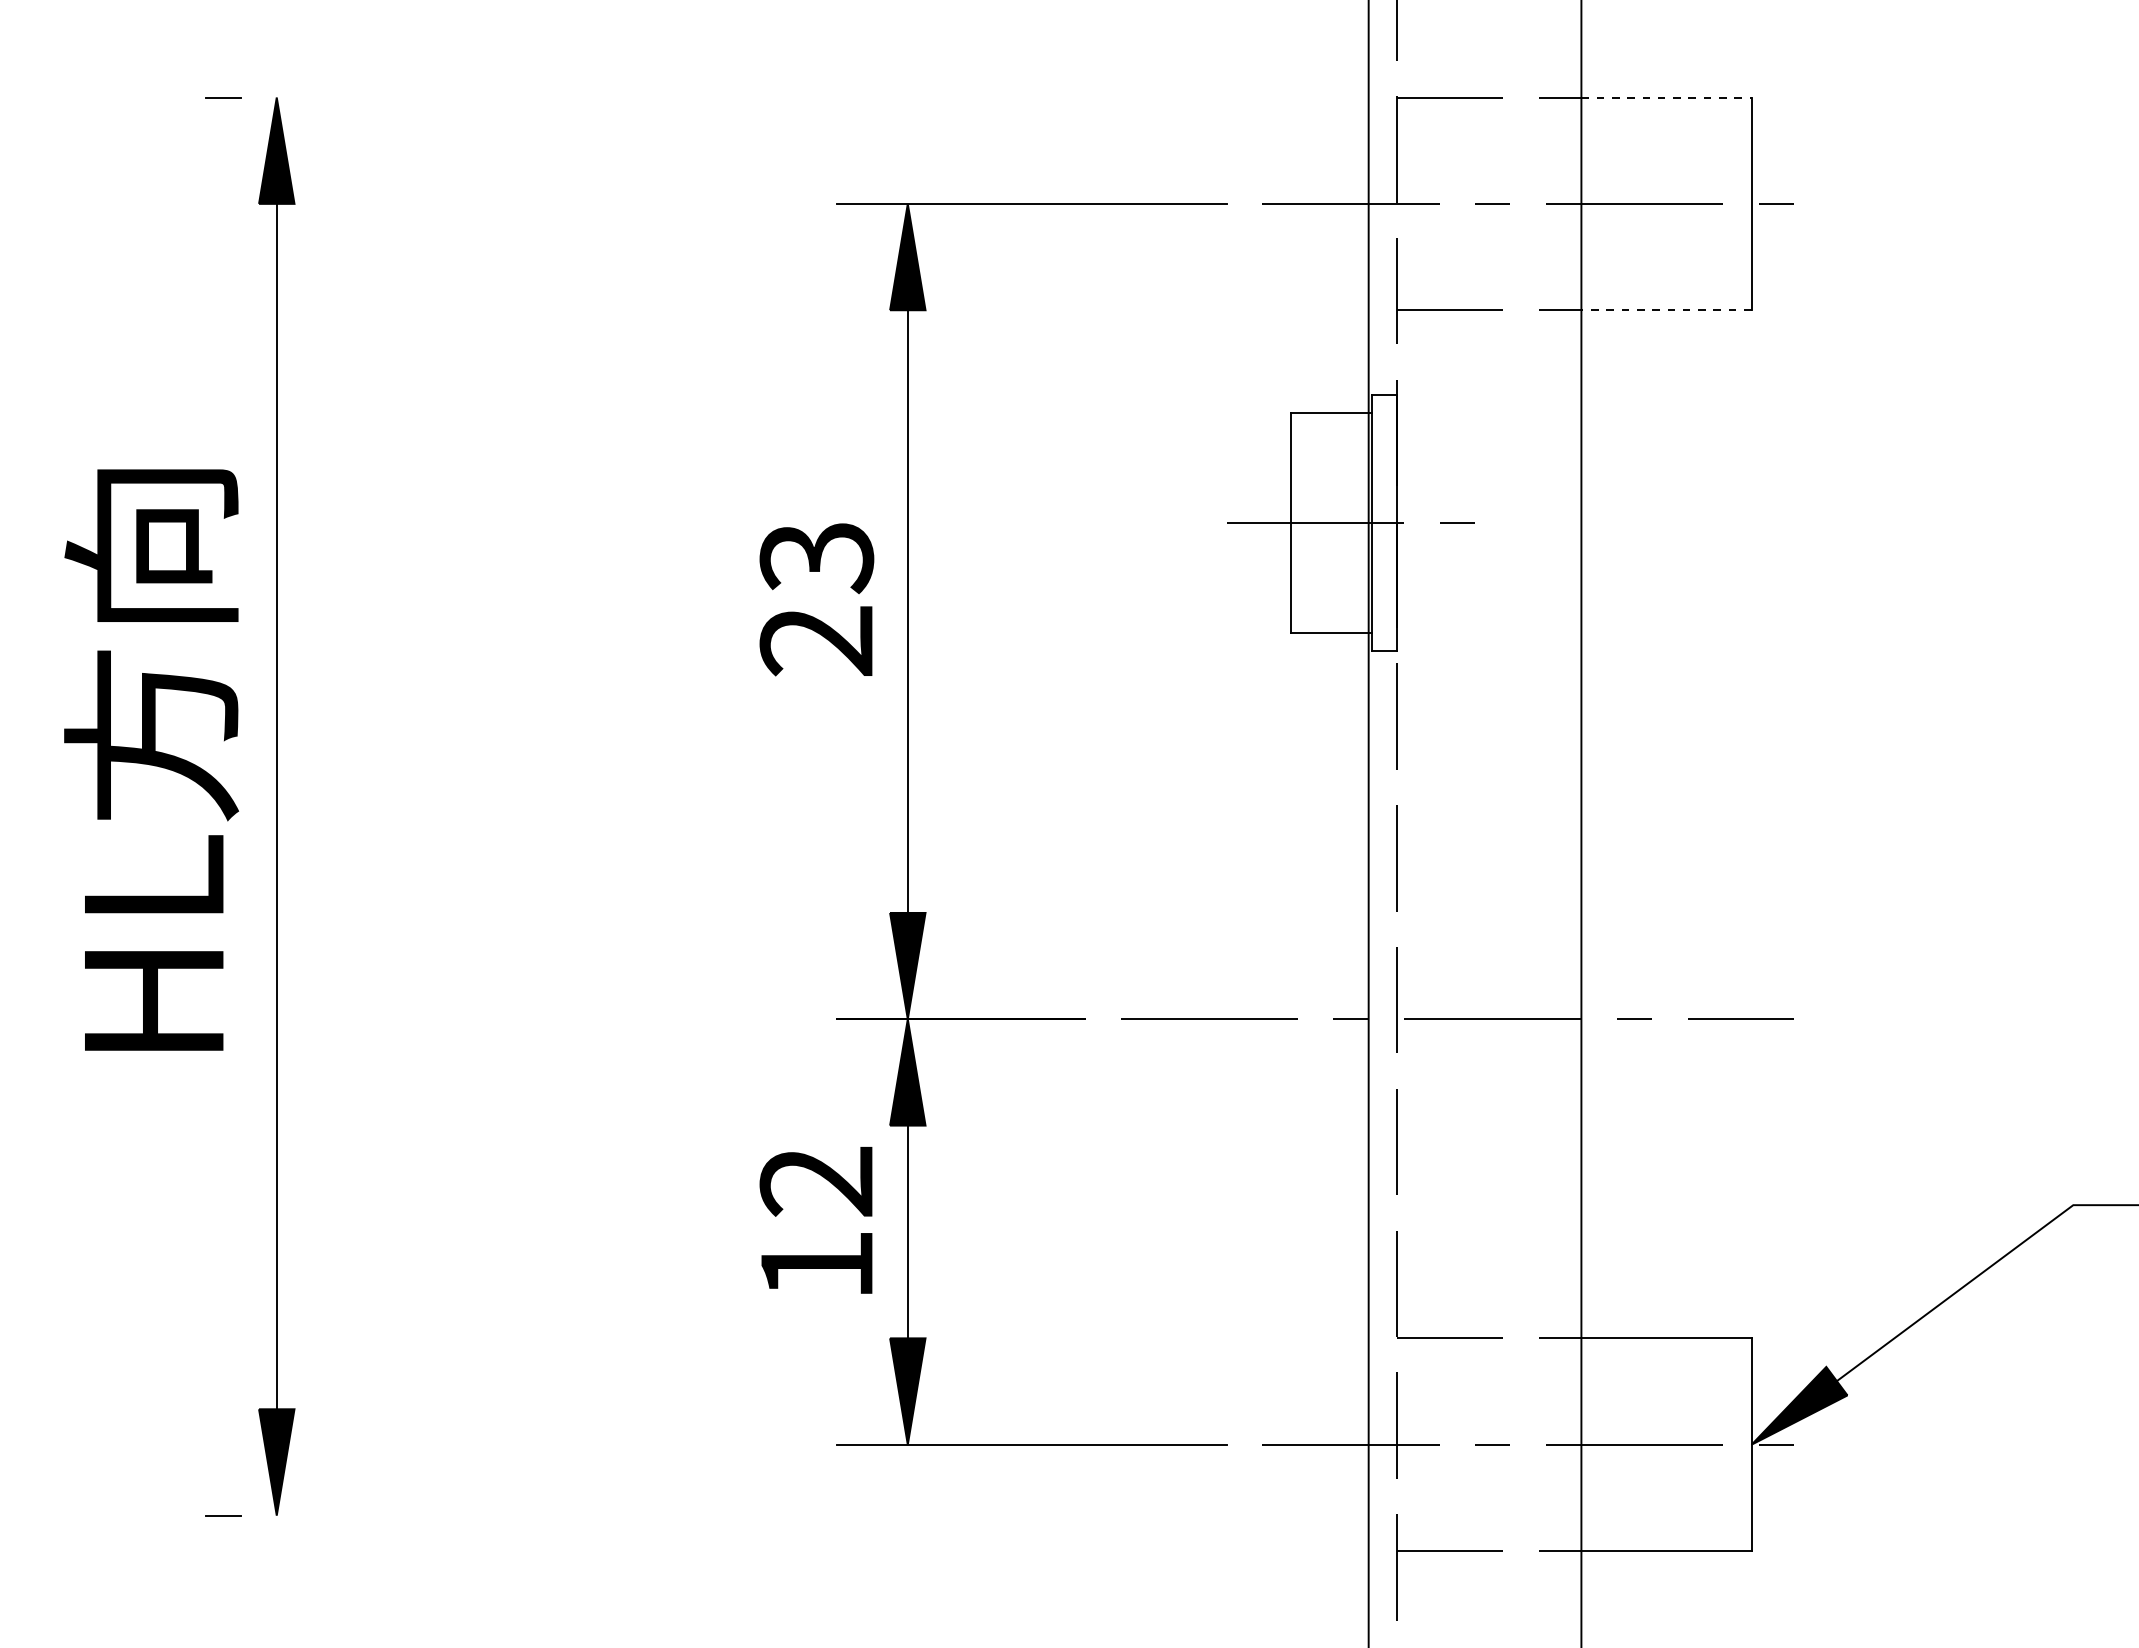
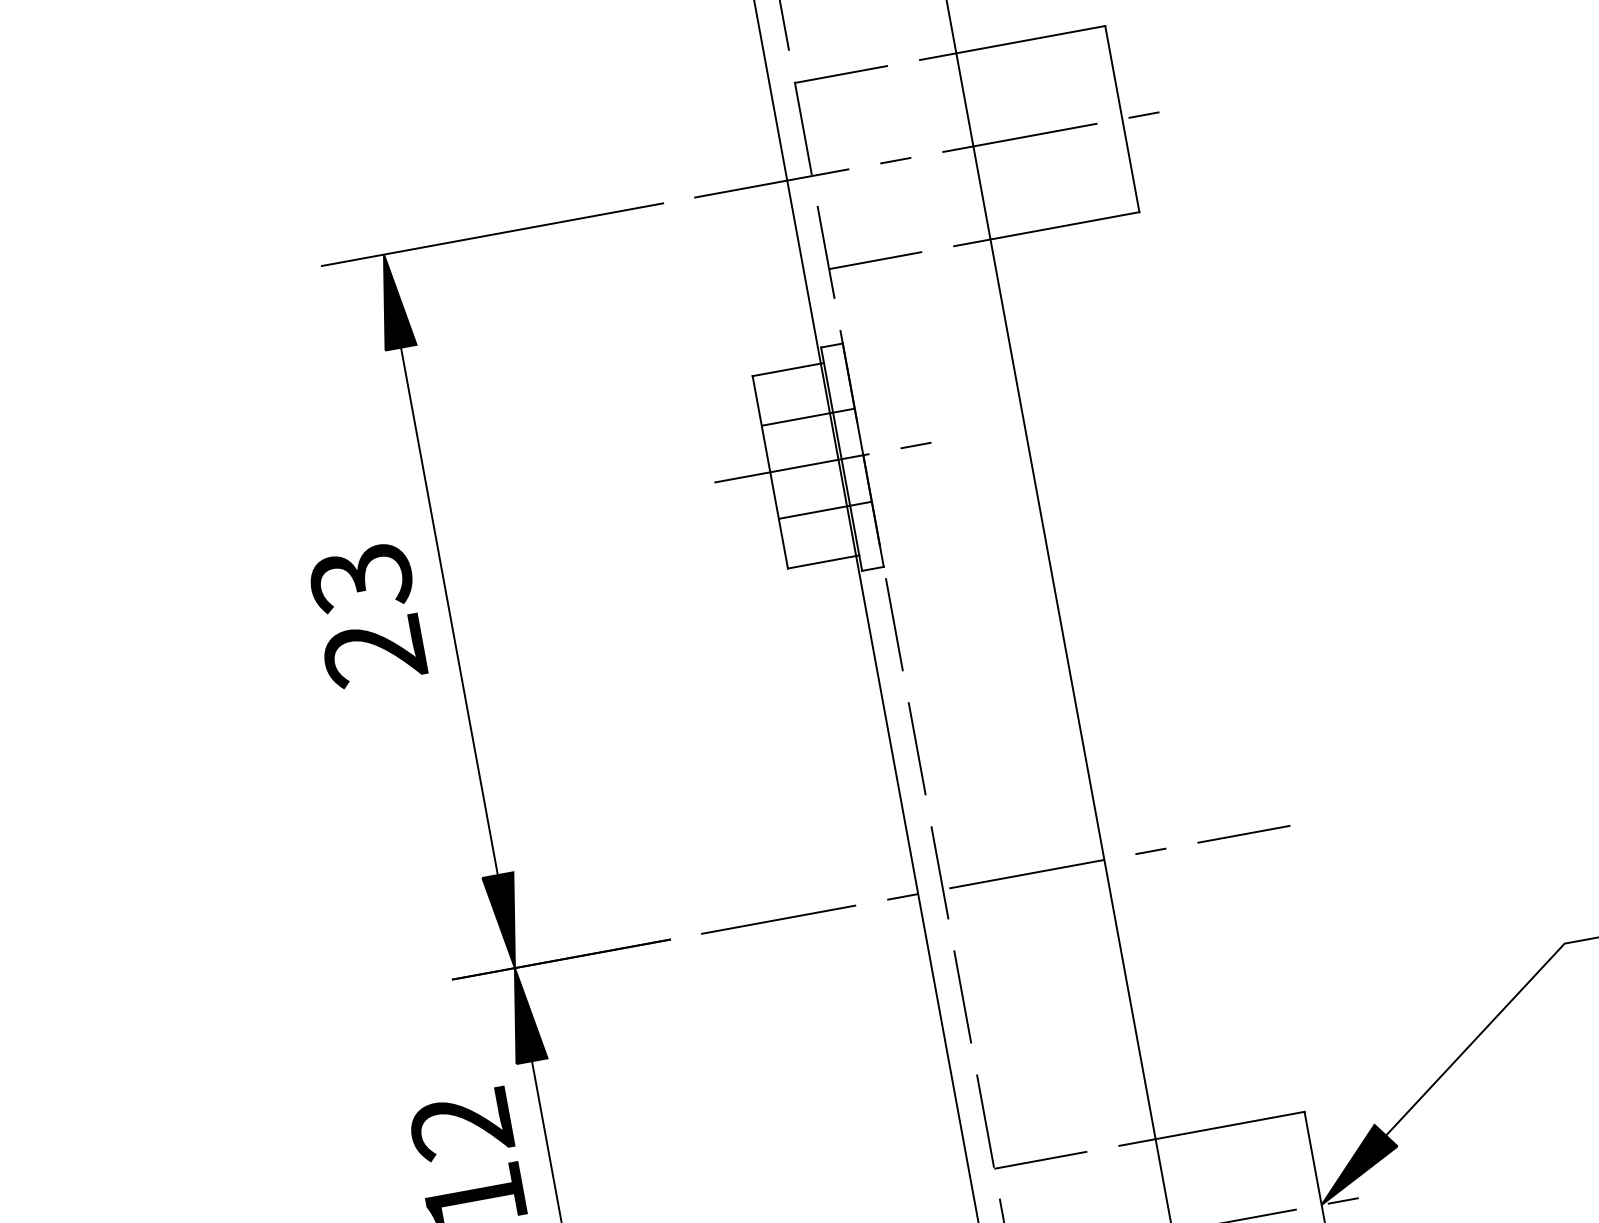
line: (1666, 97) -> (1030, 39), dashed -> solid
line: (1666, 310) -> (1065, 226), dashed -> solid
line: (1343, 469) -> (807, 417), added
line: (1343, 576) -> (825, 510), added

